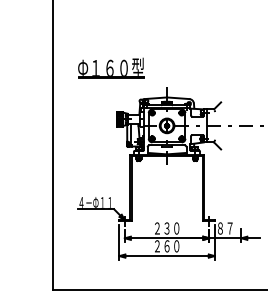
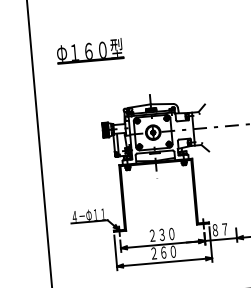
part: (111, 67) -> (90, 50), moved

